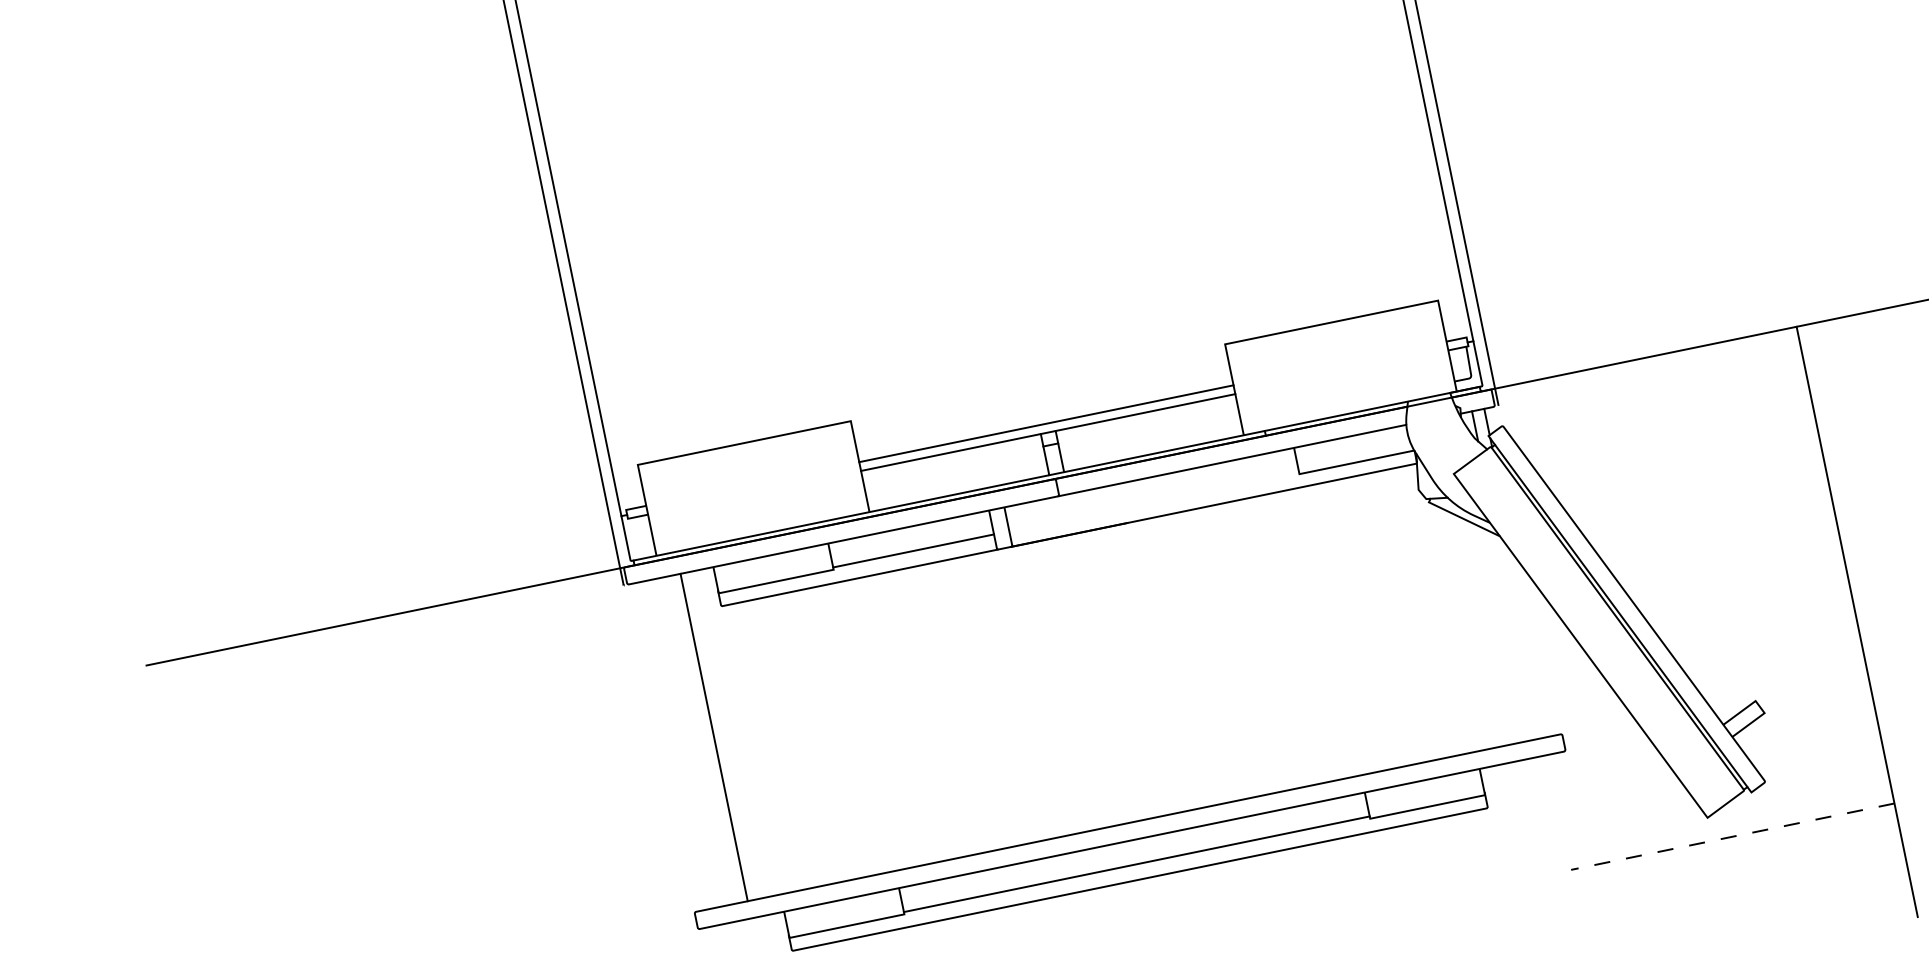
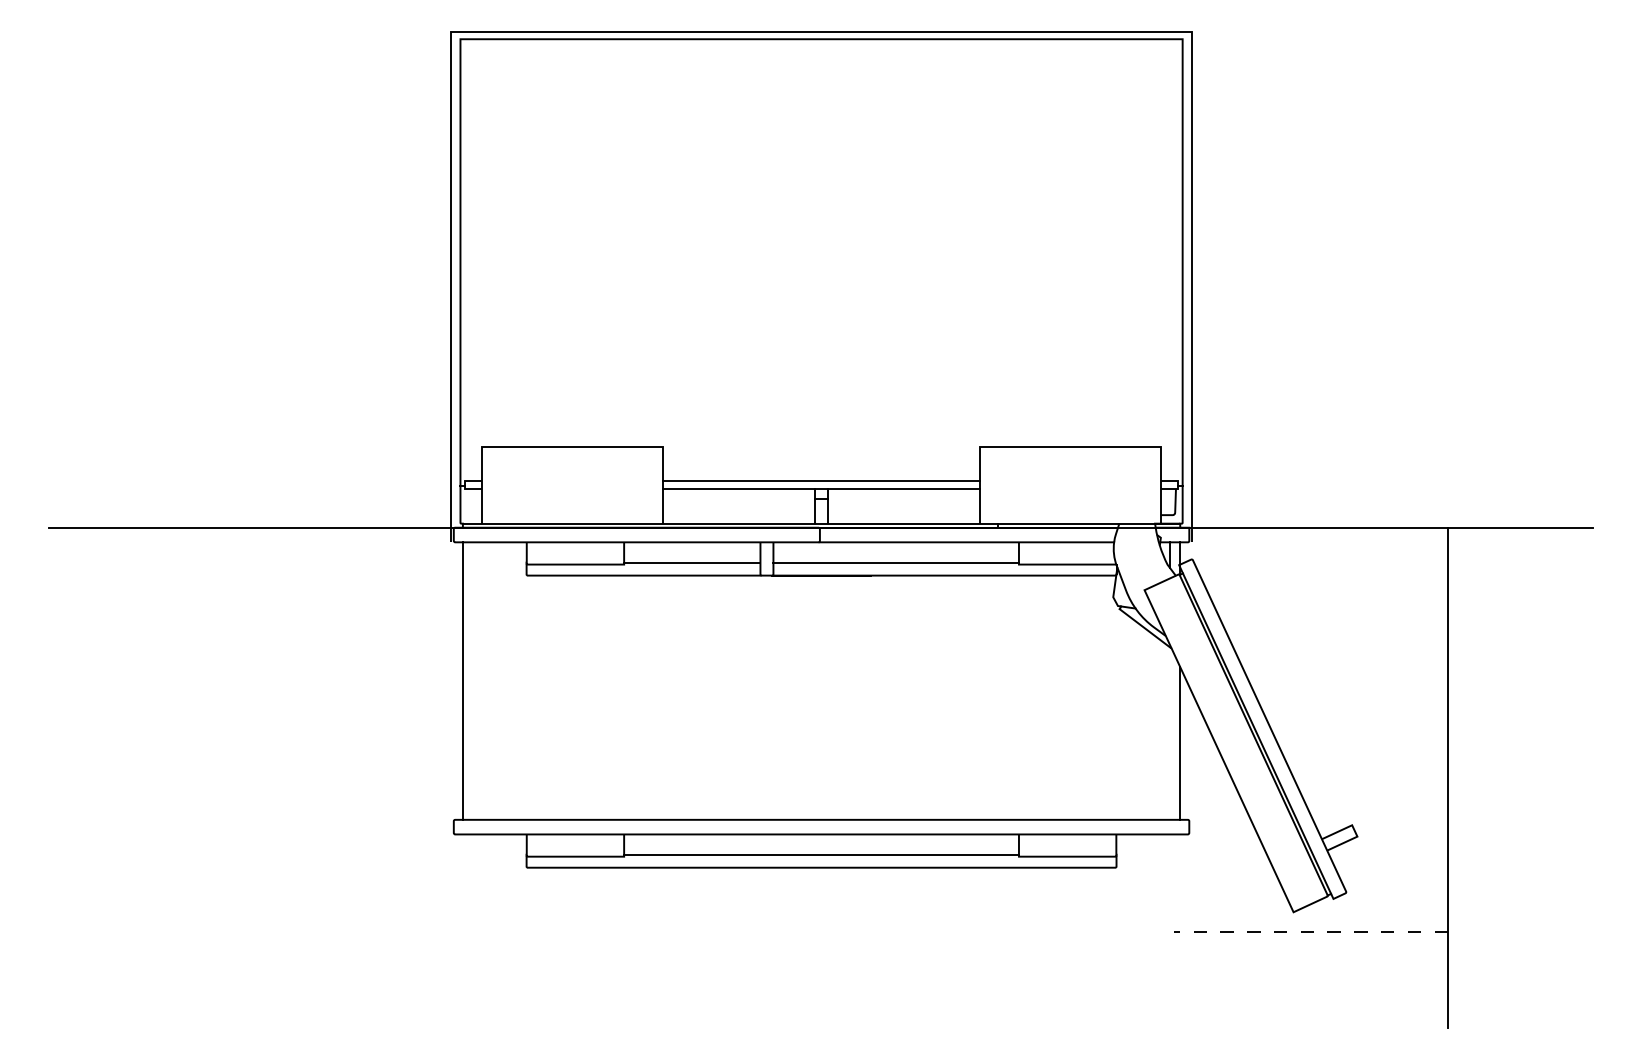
line: (1153, 501) -> (895, 562), added
line: (1533, 646) -> (1180, 743), added
line: (713, 736) -> (462, 680), moved

